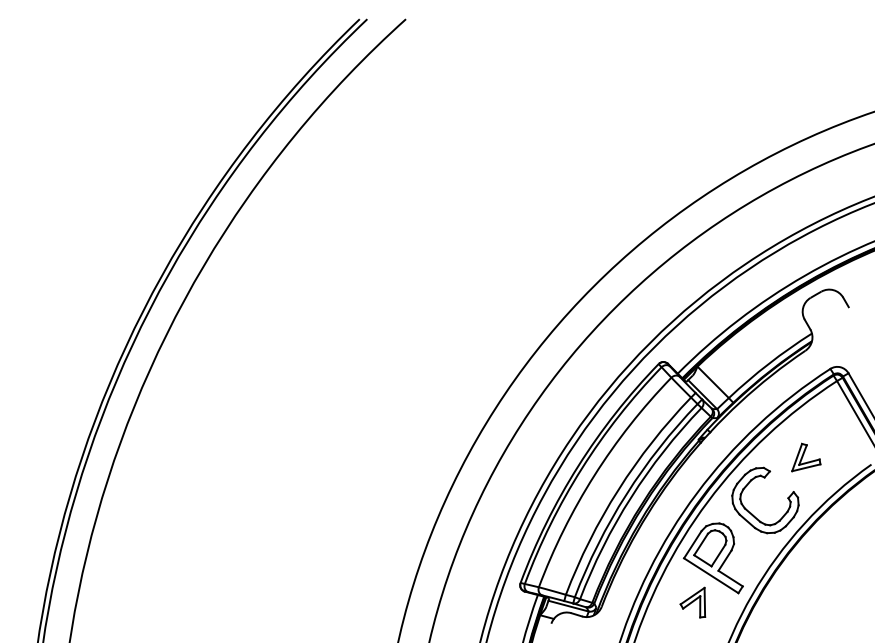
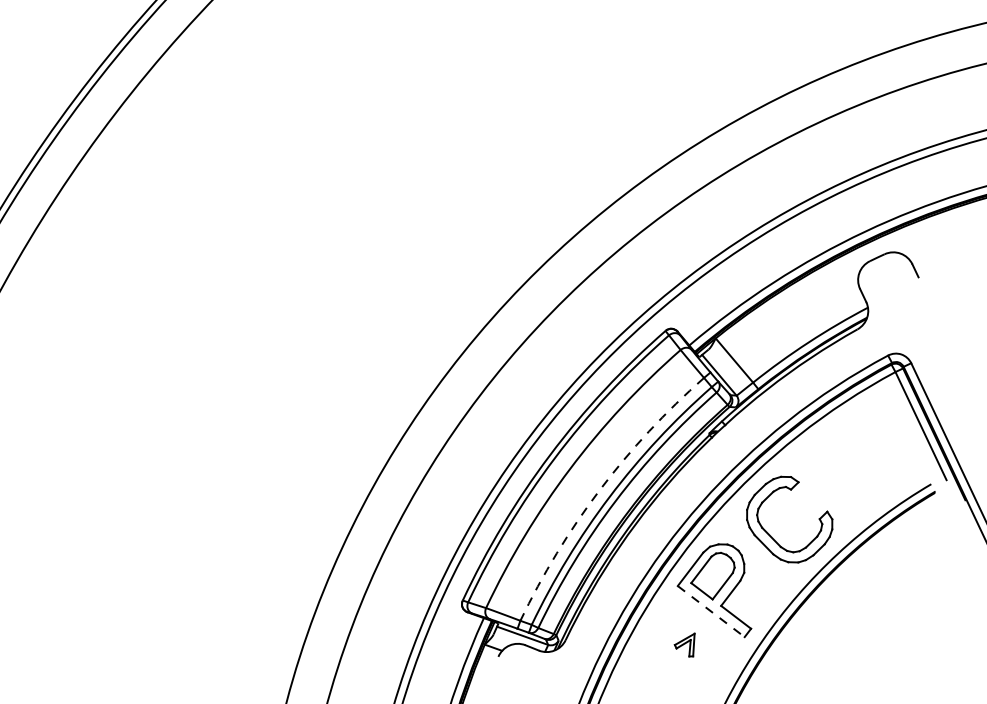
part: (806, 457) -> (847, 468), removed
arc: (618, 489) -> (599, 489), solid -> dashed
line: (711, 576) -> (711, 612), solid -> dashed
part: (692, 602) -> (684, 644), size x0.6

